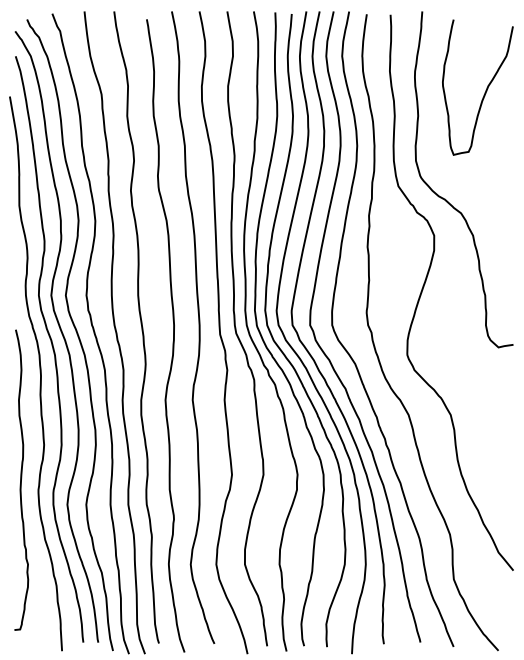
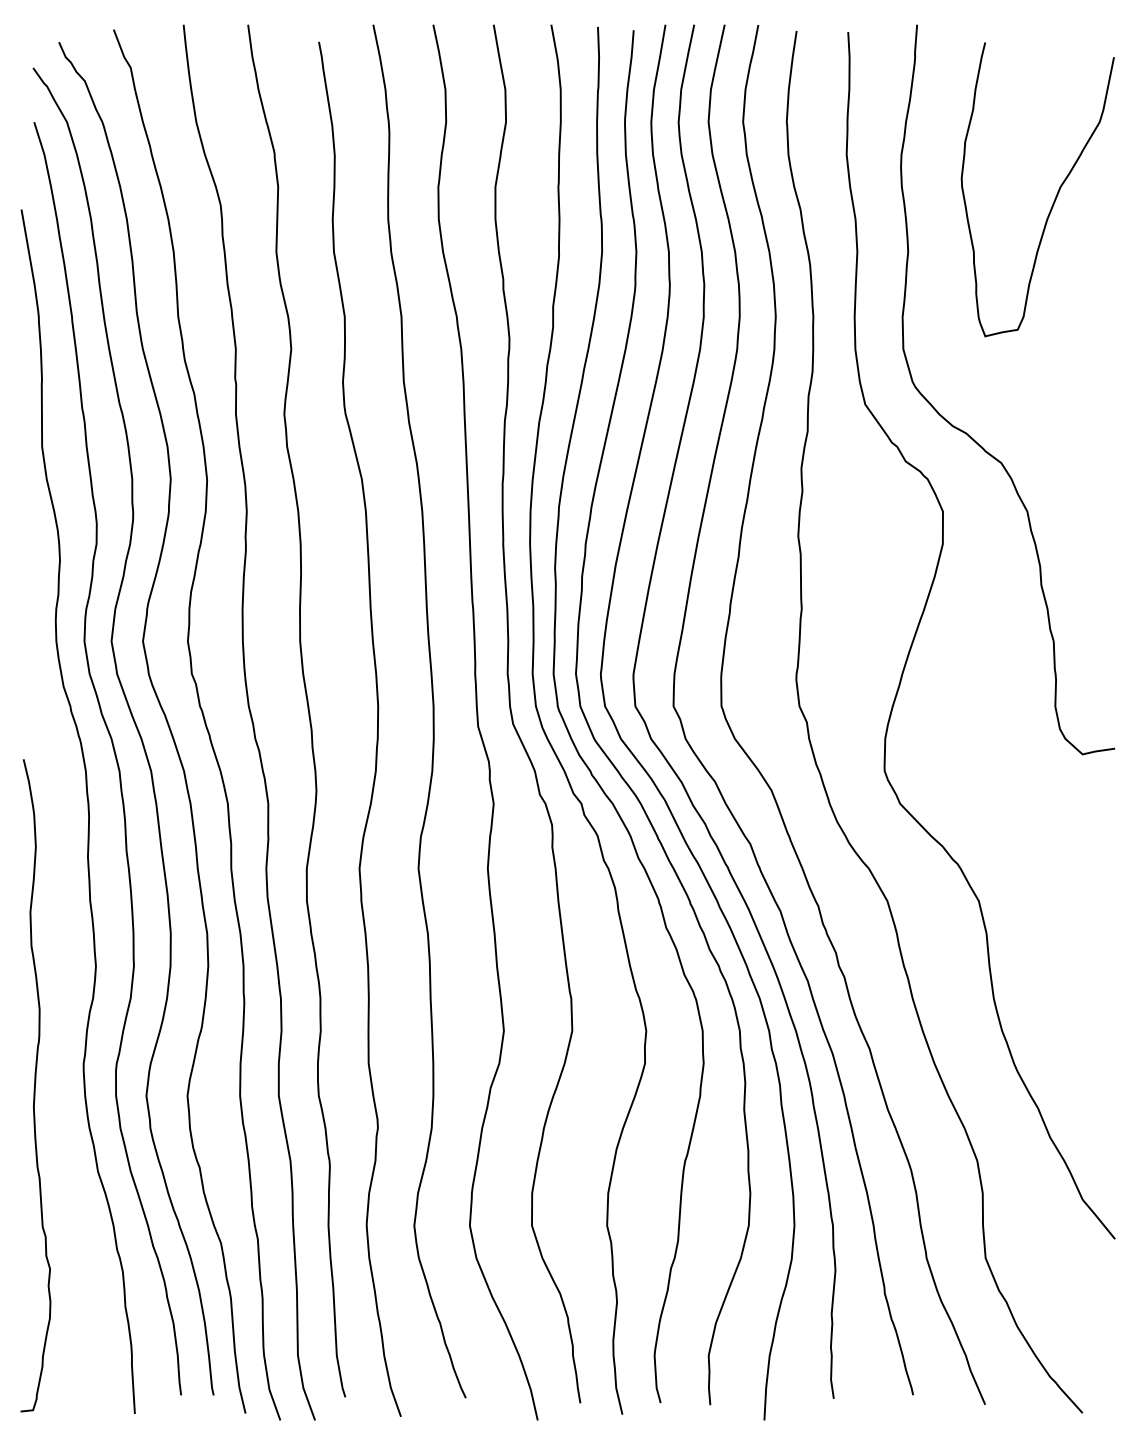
curve: (21, 479) -> (35, 1084), moved

